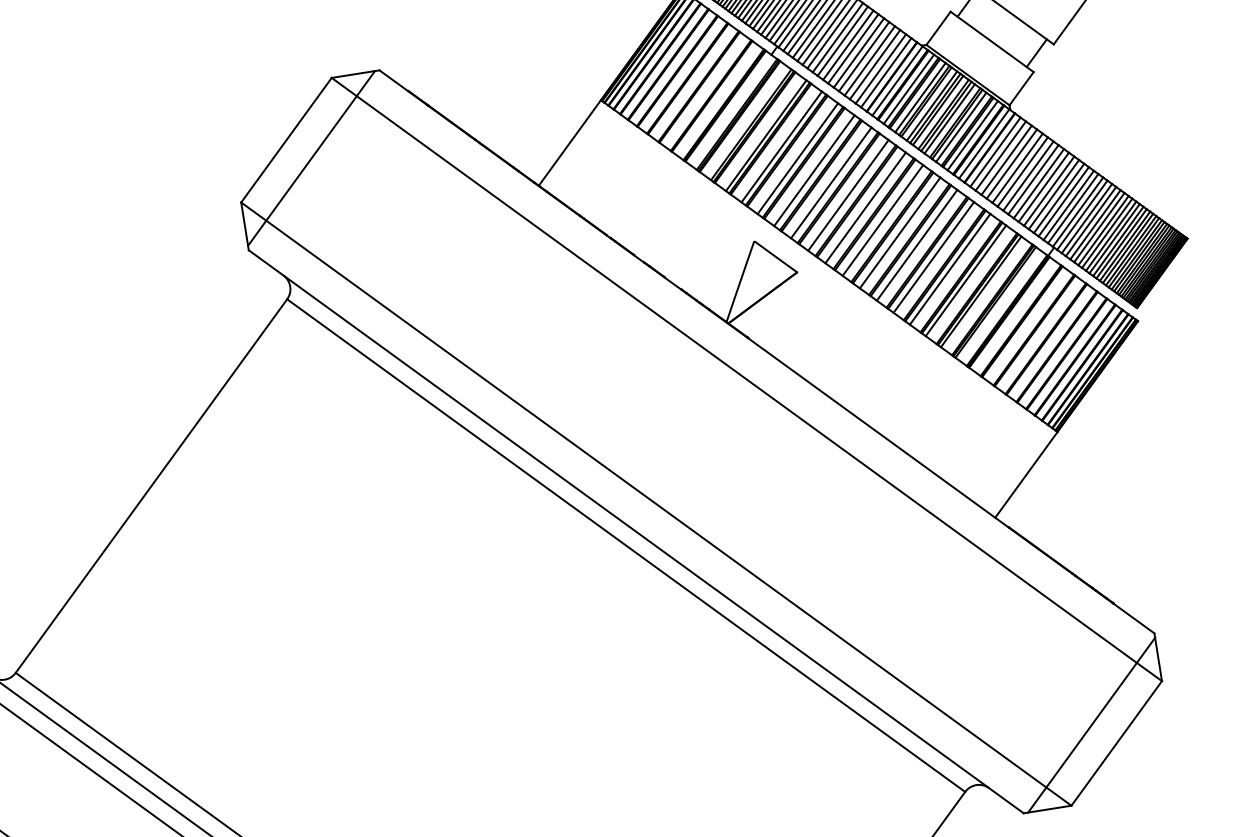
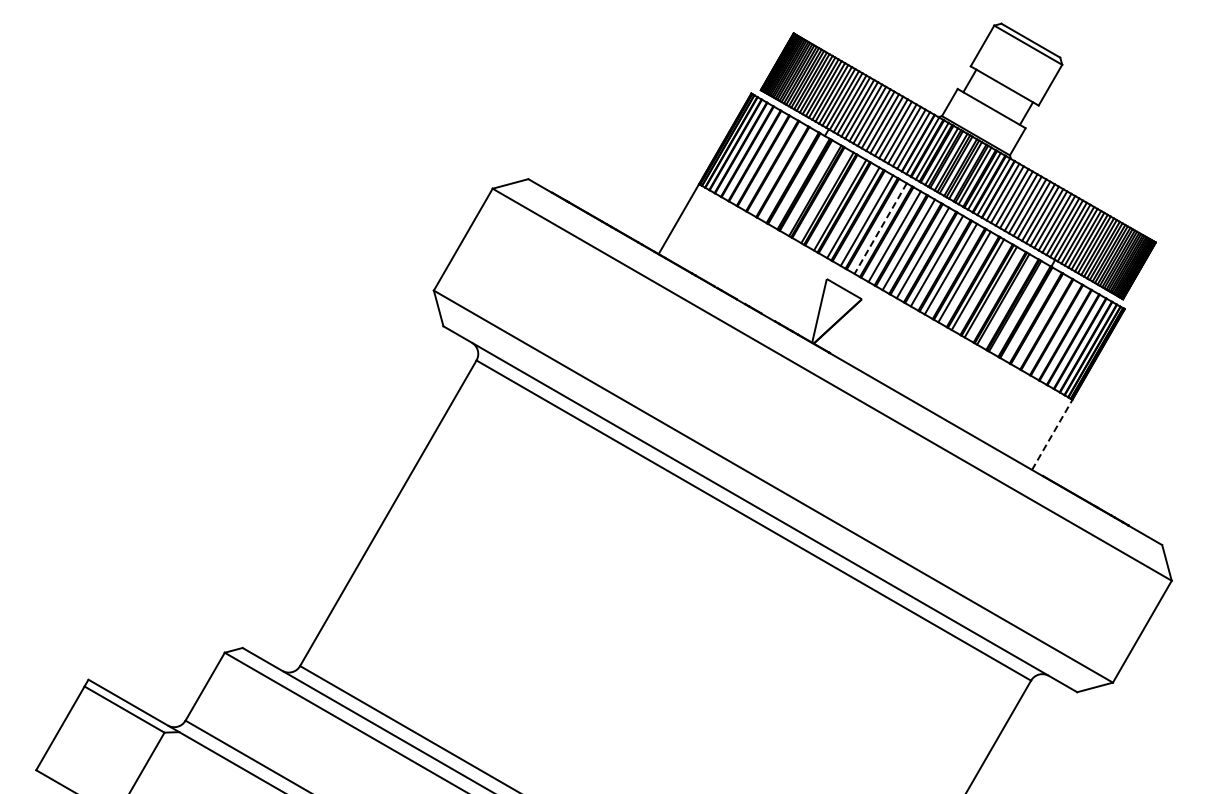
line: (311, 158) -> (483, 251), removed
line: (830, 184) -> (880, 229), solid -> dashed
line: (1026, 474) -> (1052, 434), solid -> dashed
line: (1091, 724) -> (1121, 619), removed

